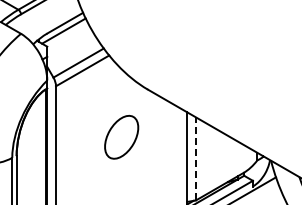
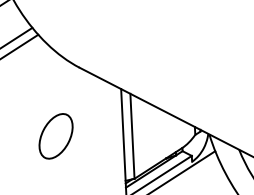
part: (121, 137) -> (55, 136), moved
line: (196, 158) -> (132, 135), dashed -> solid

